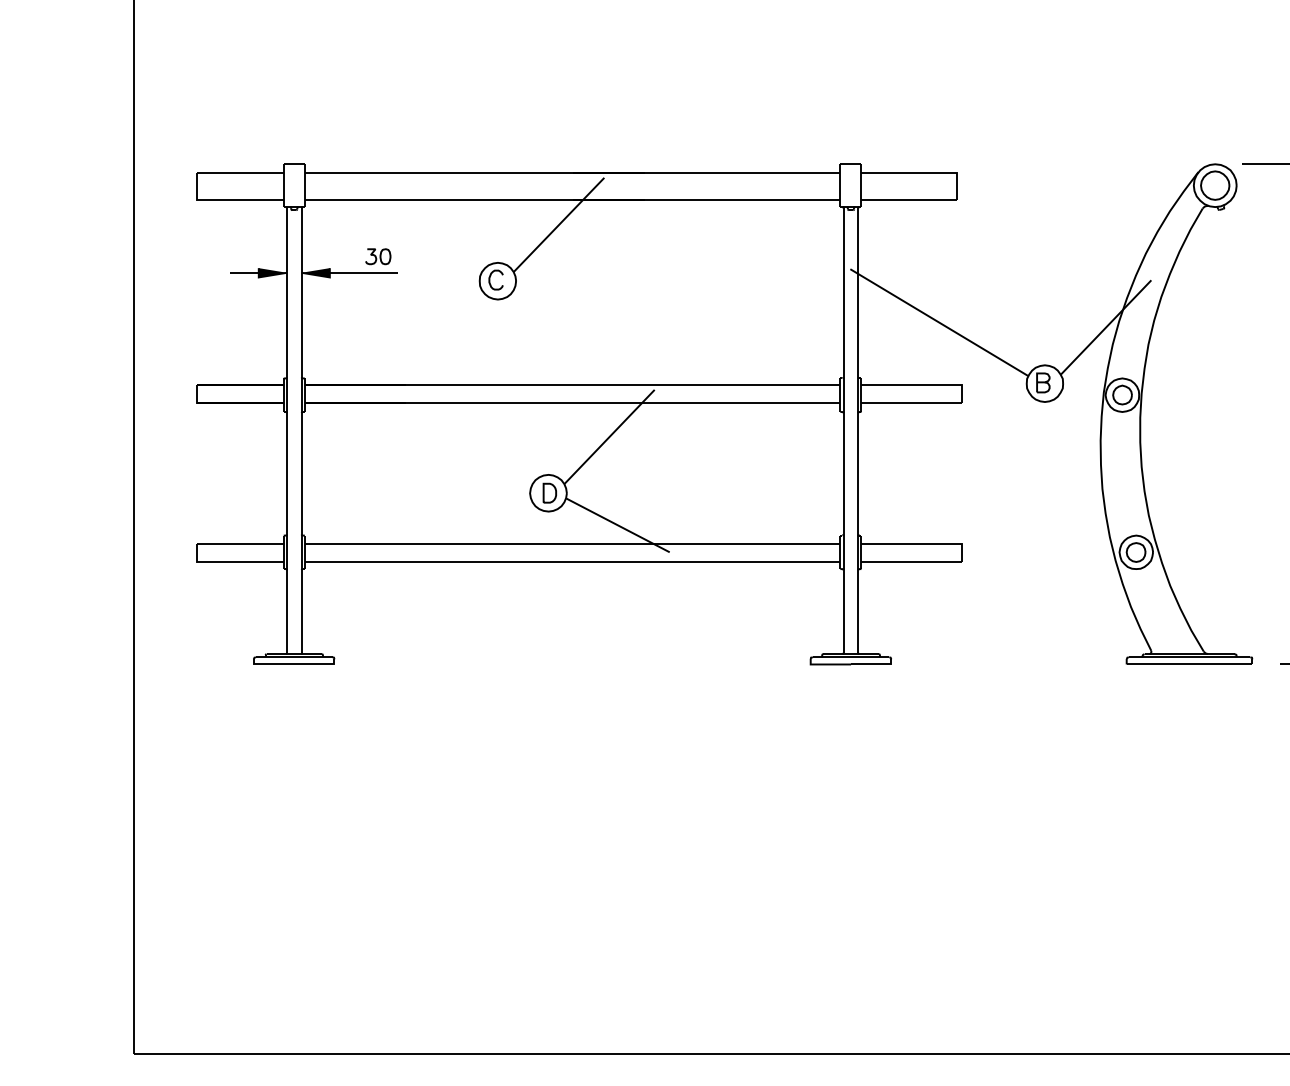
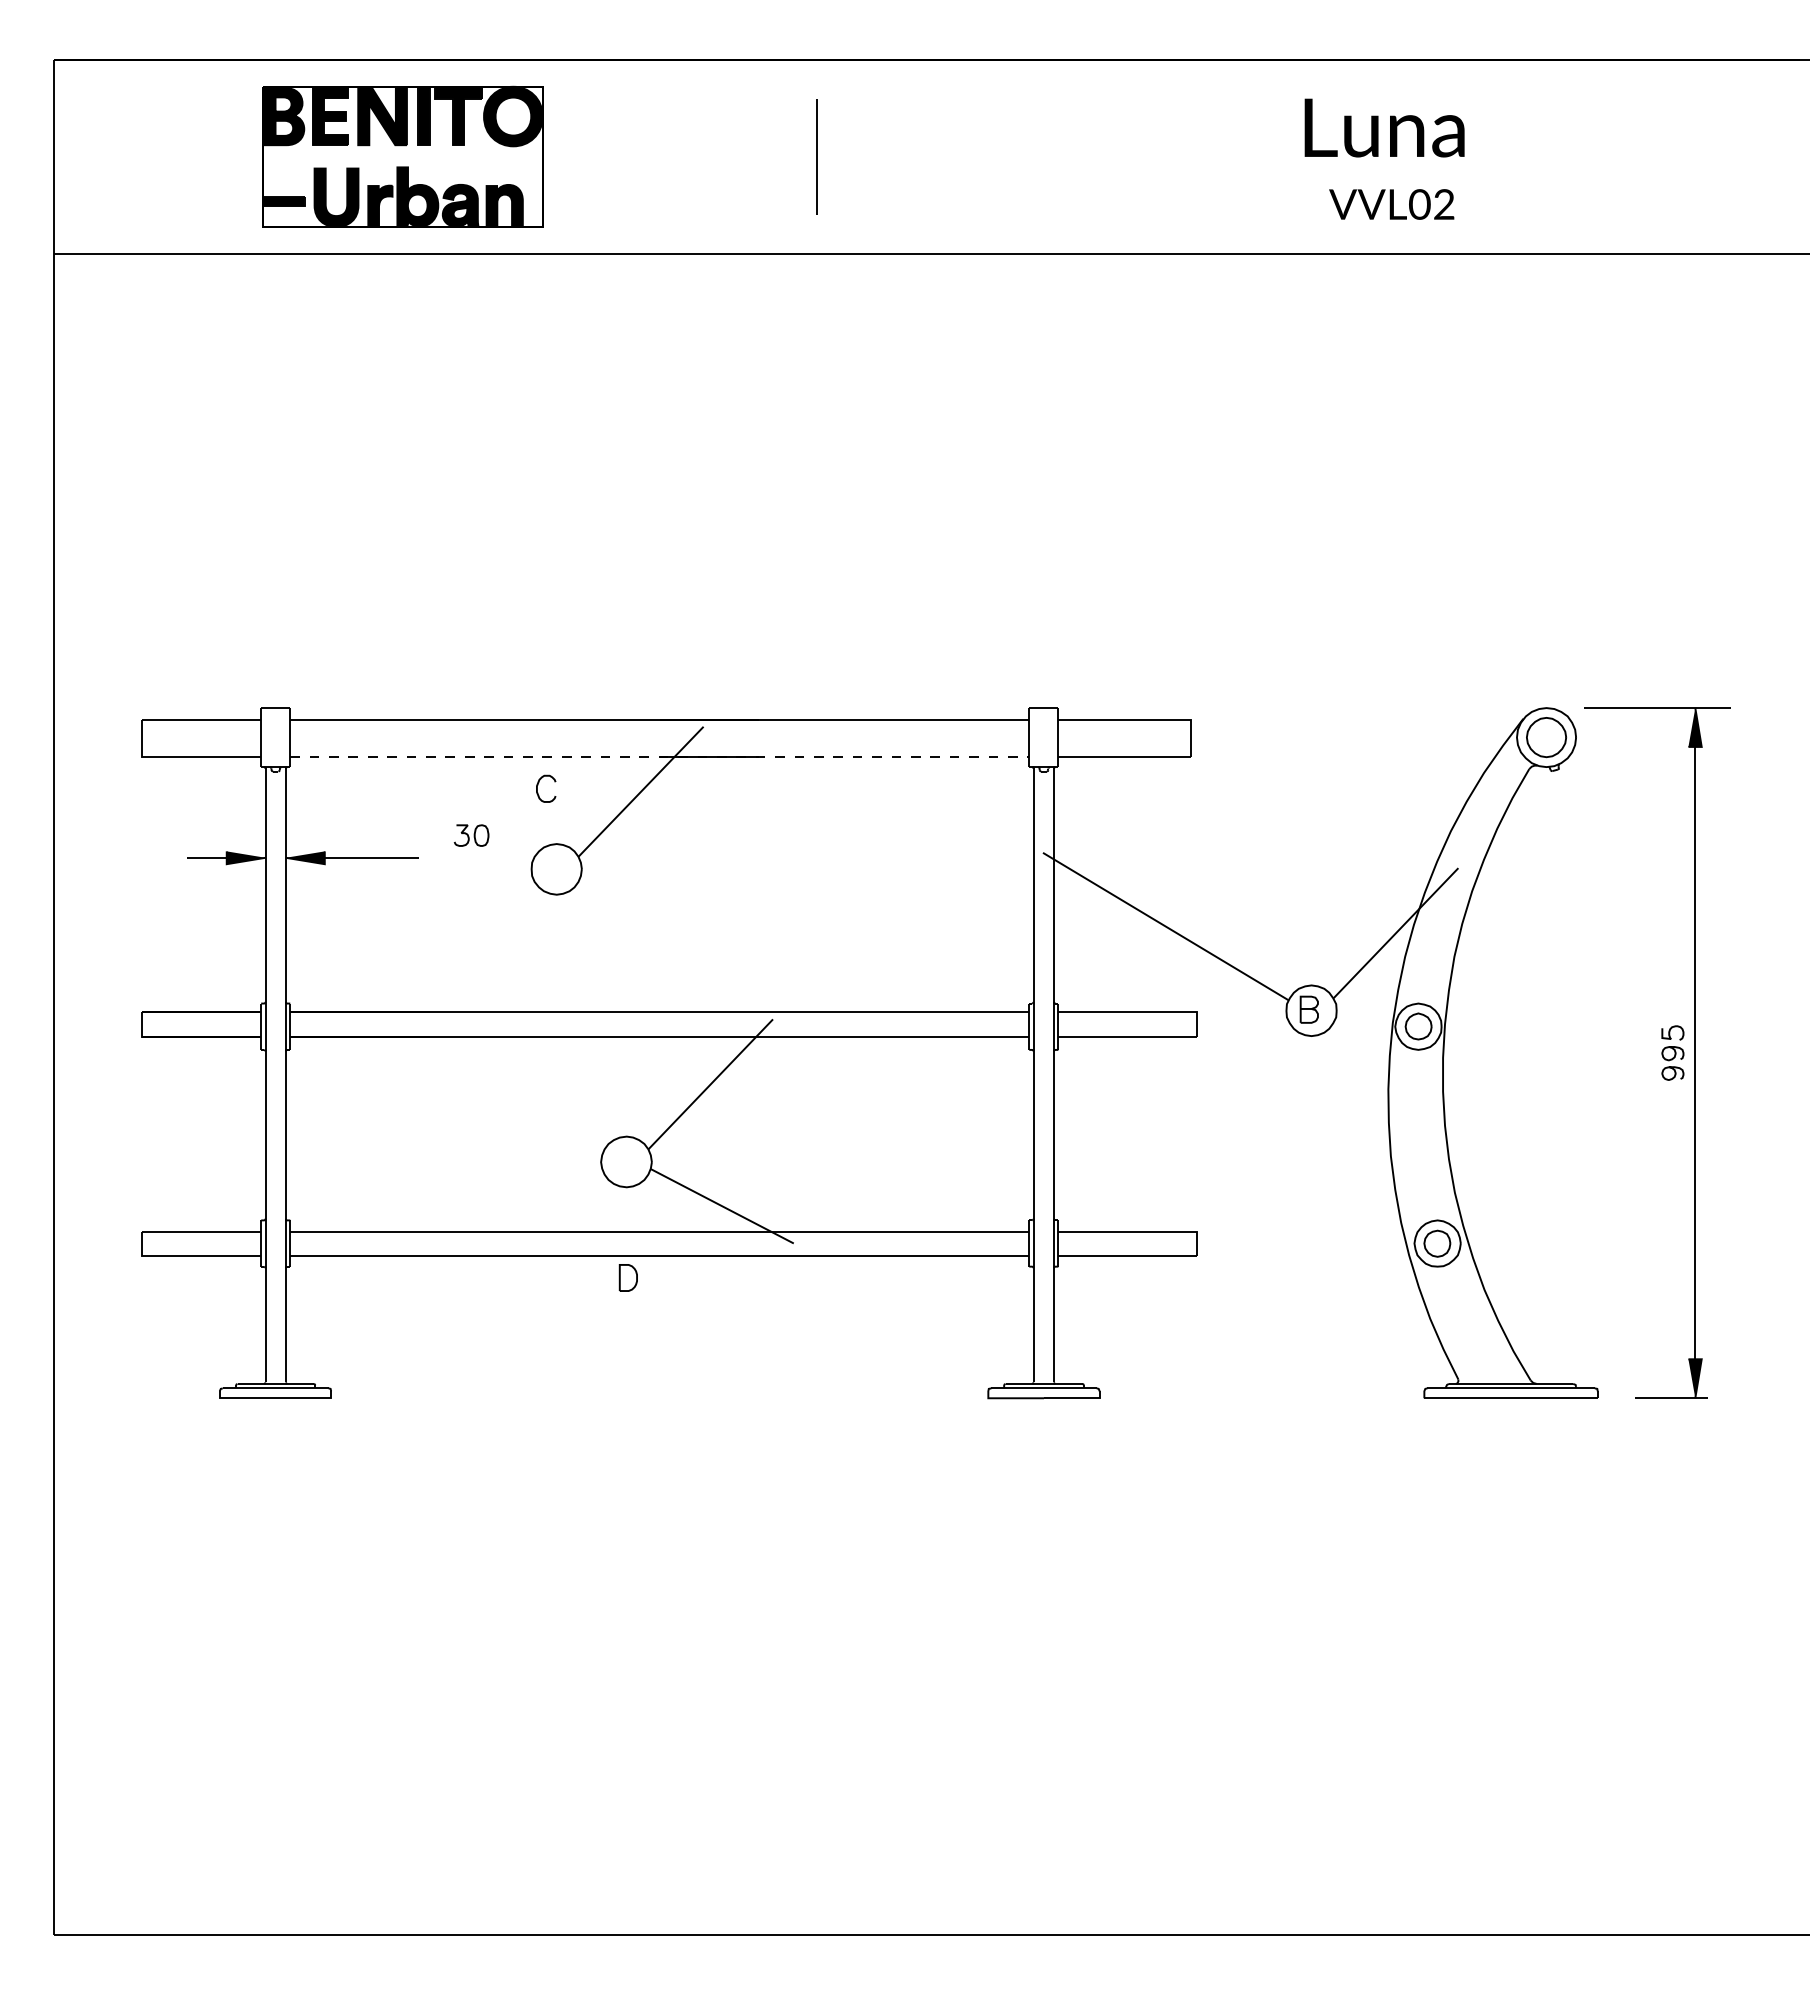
line: (573, 199) -> (660, 756), solid -> dashed
part: (378, 256) -> (471, 835), moved
curve: (490, 277) -> (538, 785), moved
part: (549, 492) -> (627, 1277), moved

